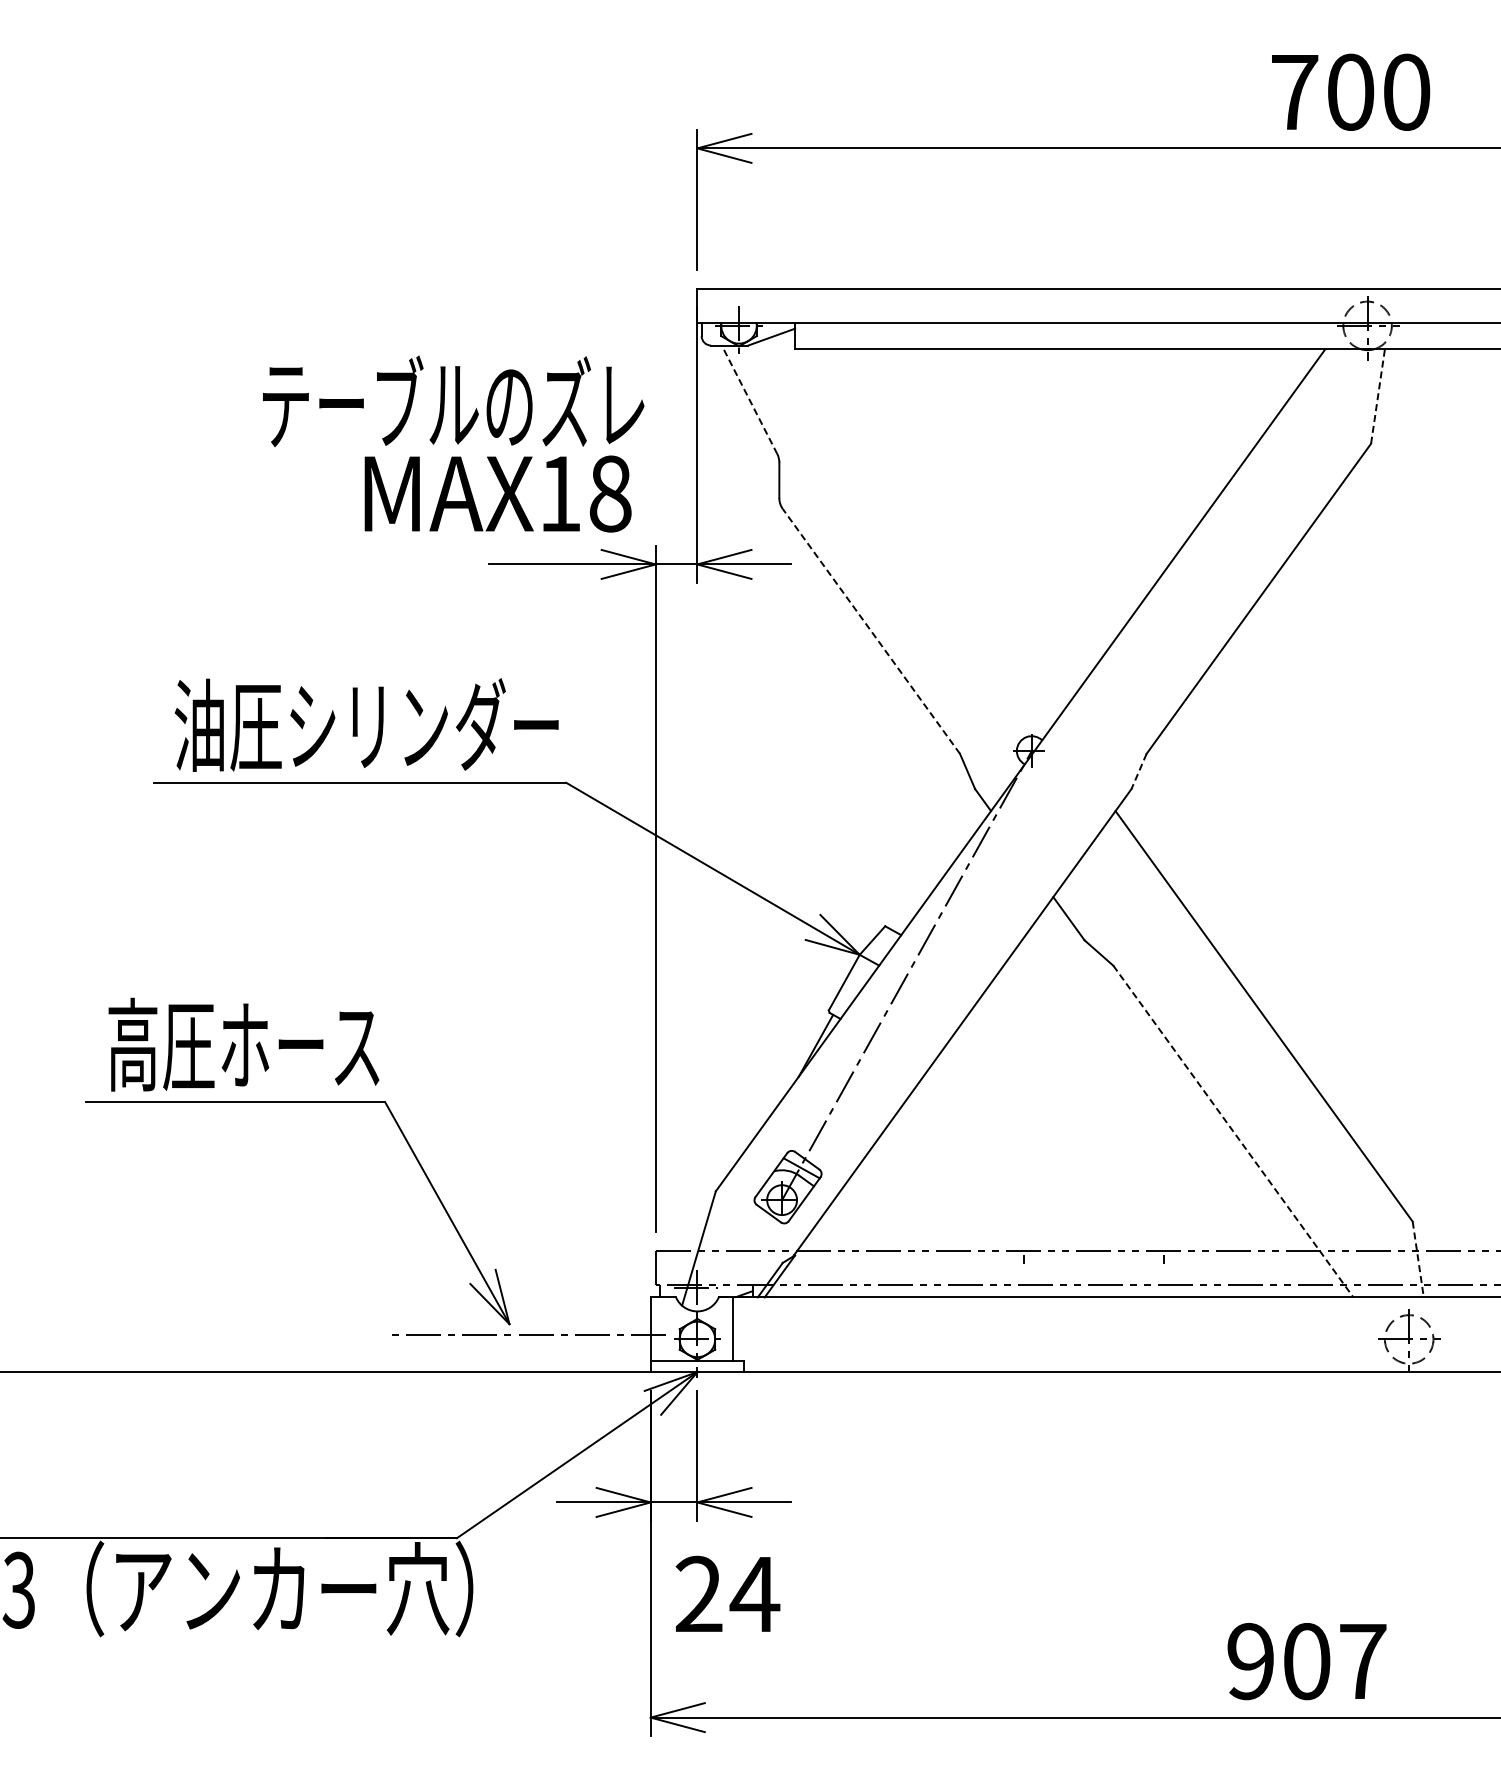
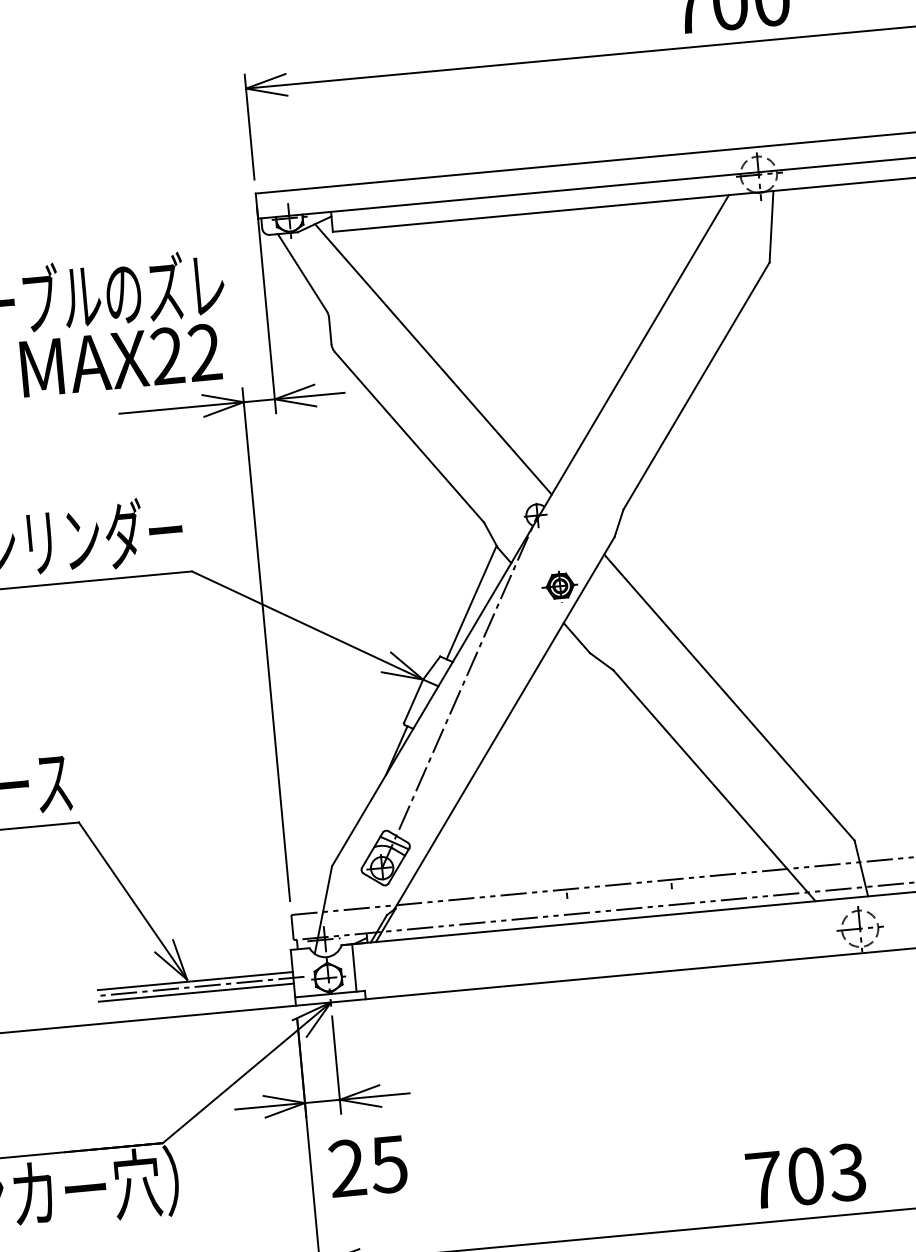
line: (1378, 396) -> (771, 226), dashed -> solid
line: (749, 399) -> (302, 272), dashed -> solid
text: (585, 493) -> (186, 354), MAX18 -> MAX22
line: (912, 530) -> (433, 359), added
line: (871, 631) -> (409, 437), dashed -> solid
line: (1138, 771) -> (618, 523), dashed -> solid
part: (1052, 848) -> (559, 586), added
line: (933, 858) -> (471, 602), added
line: (1233, 1131) -> (714, 785), dashed -> solid
line: (1418, 1260) -> (861, 869), dashed -> solid
line: (519, 1327) -> (194, 981), added
line: (519, 1342) -> (195, 992), added
text: (754, 1595) -> (388, 1165), 24 -> 25
text: (1306, 1661) -> (805, 1176), 907 -> 703

